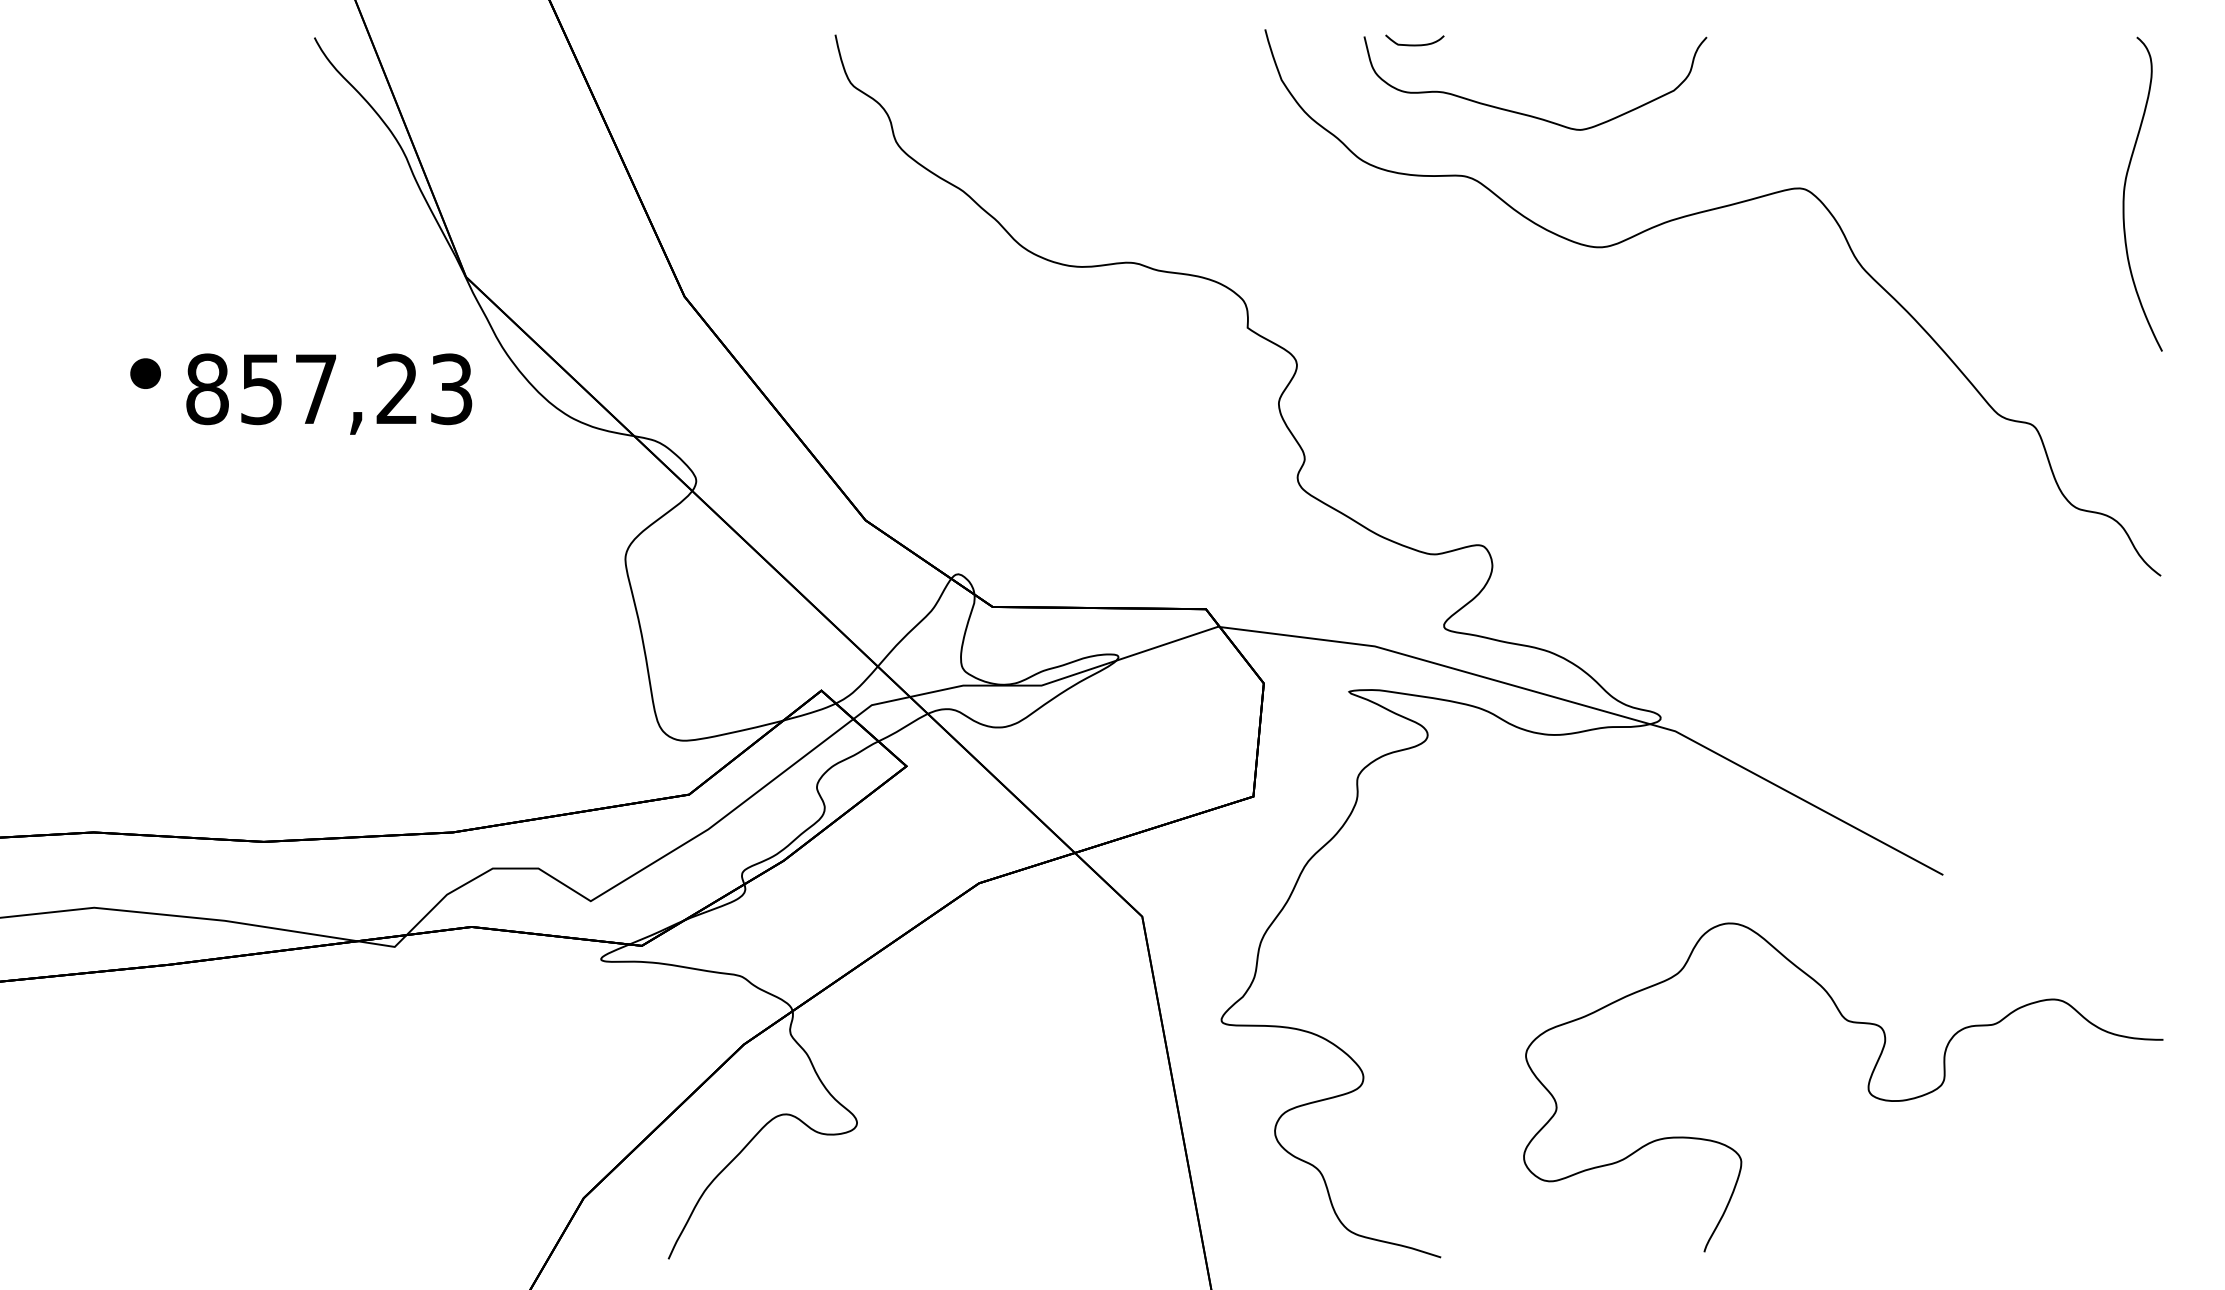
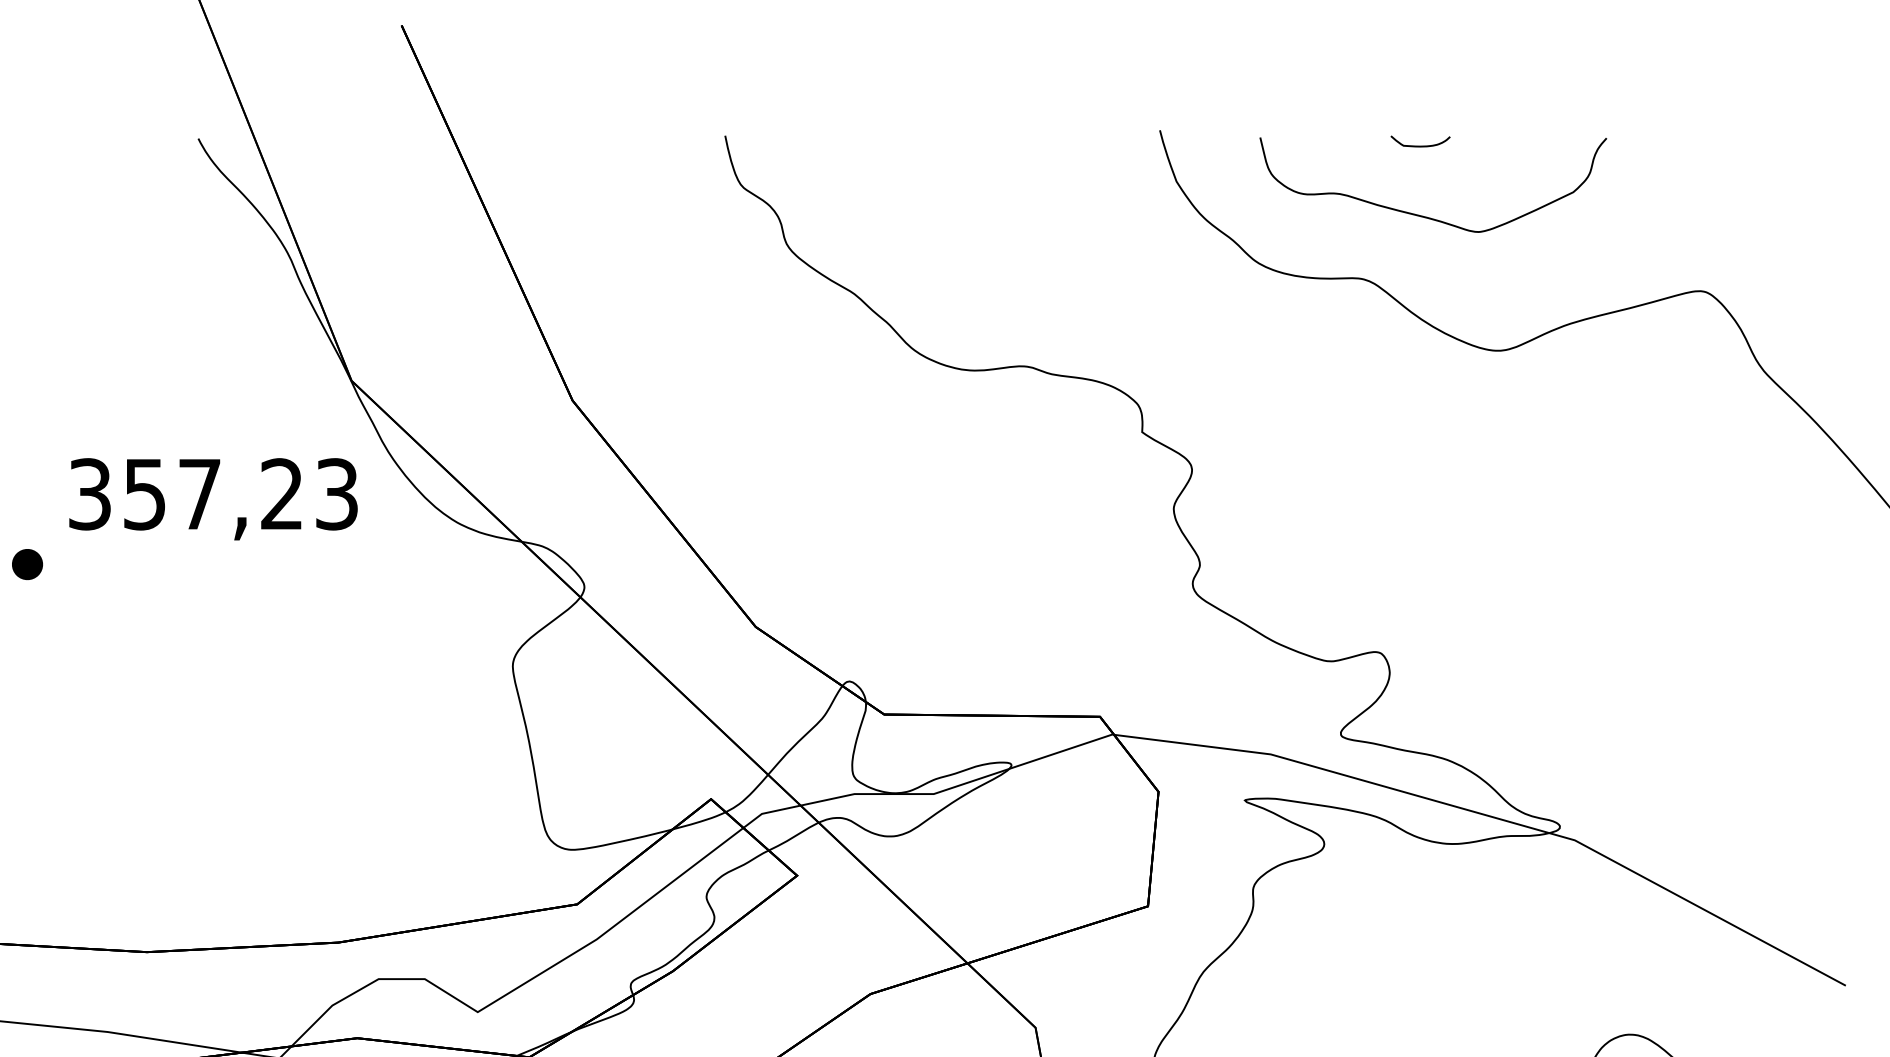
curve: (1414, 44) -> (1420, 145), moved
part: (145, 373) -> (27, 564), moved
text: (207, 389) -> (90, 494), 857,23 -> 357,23

